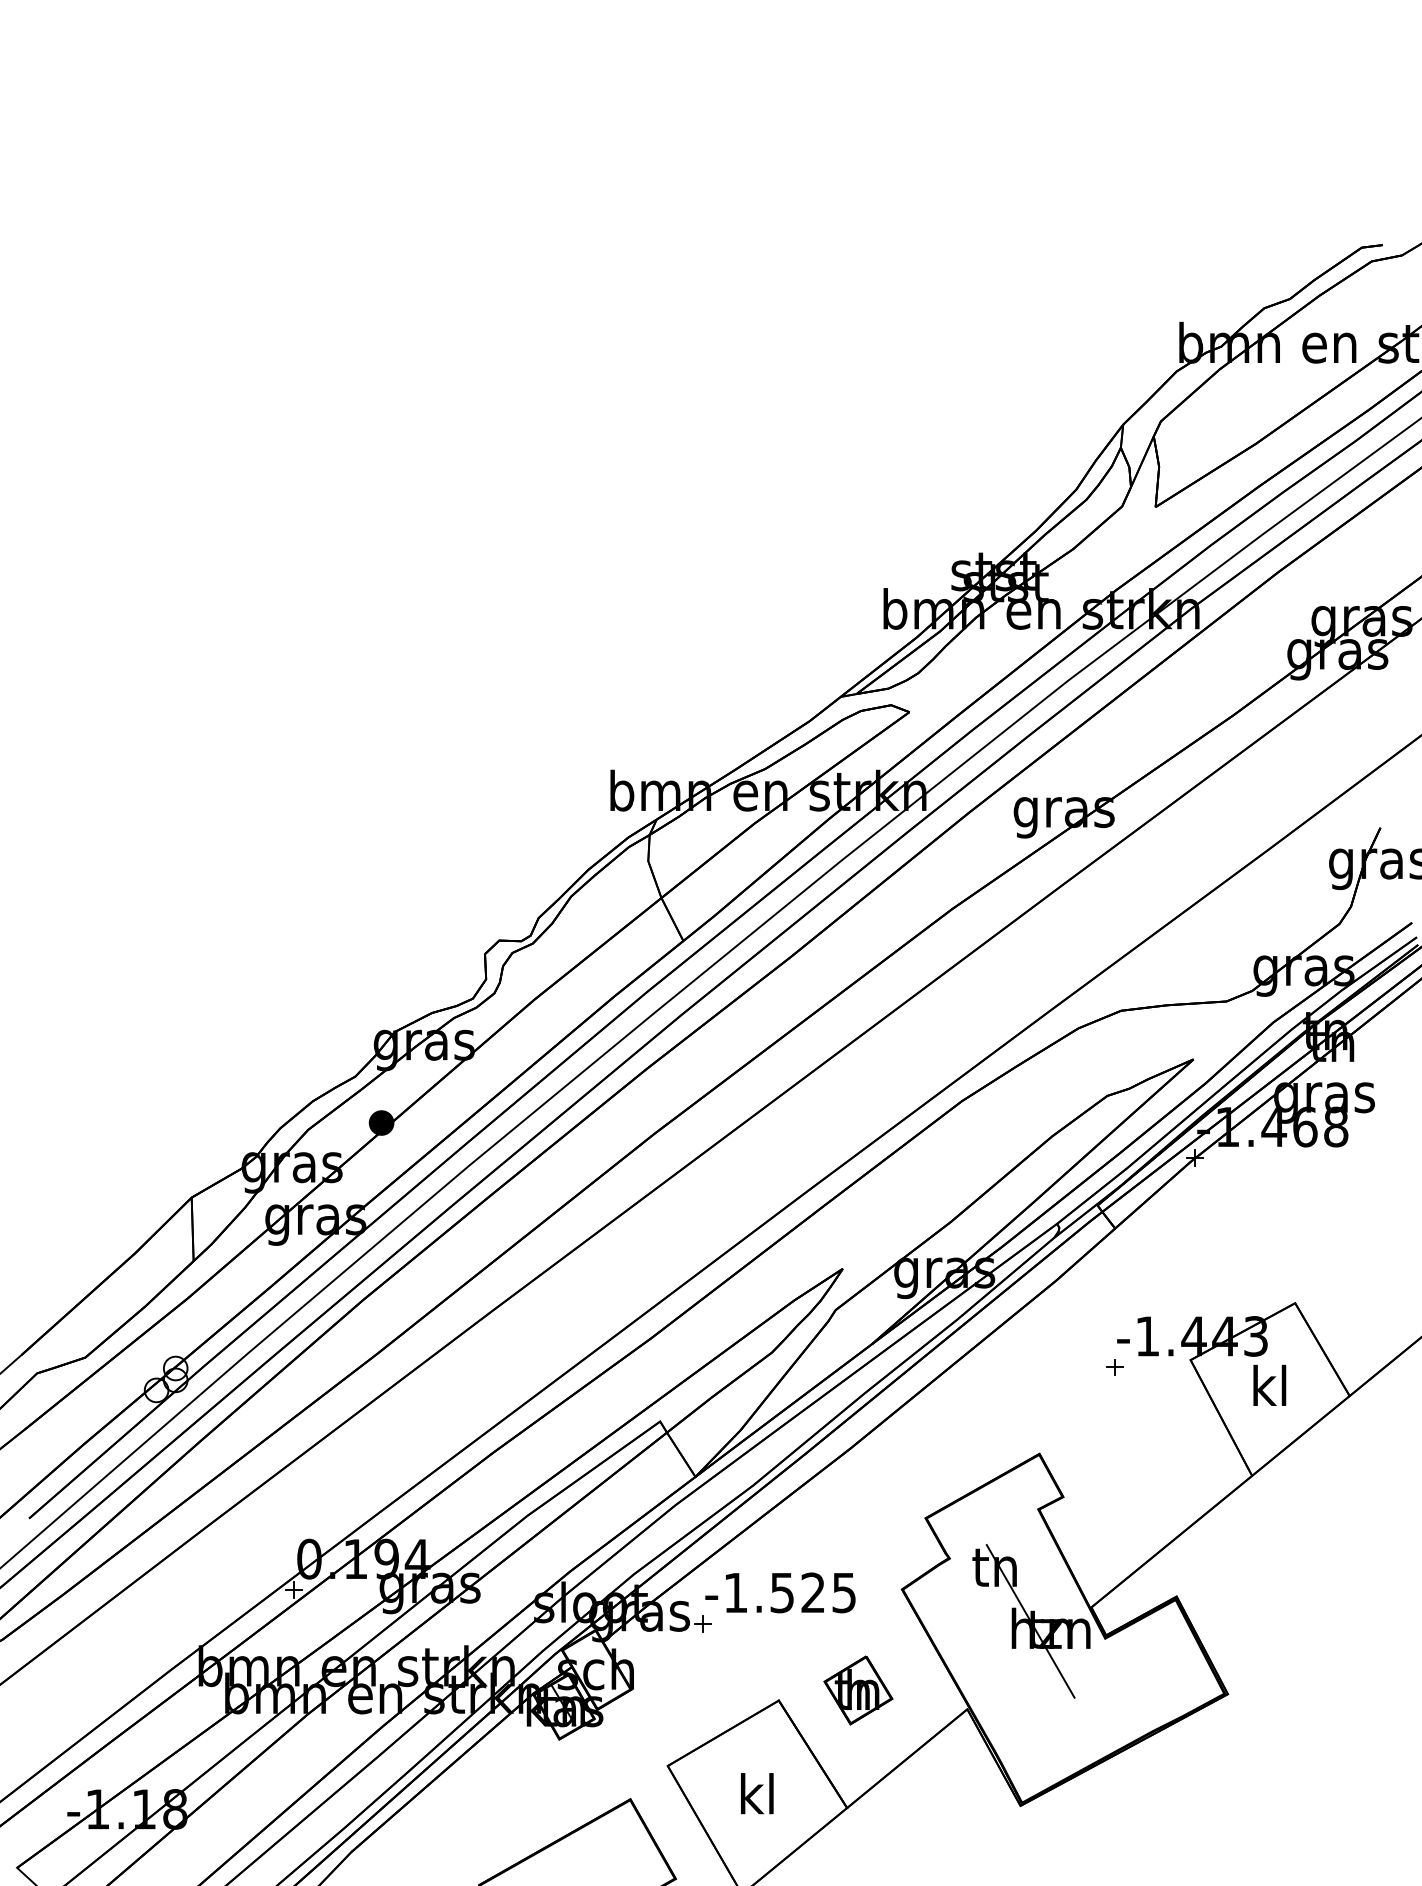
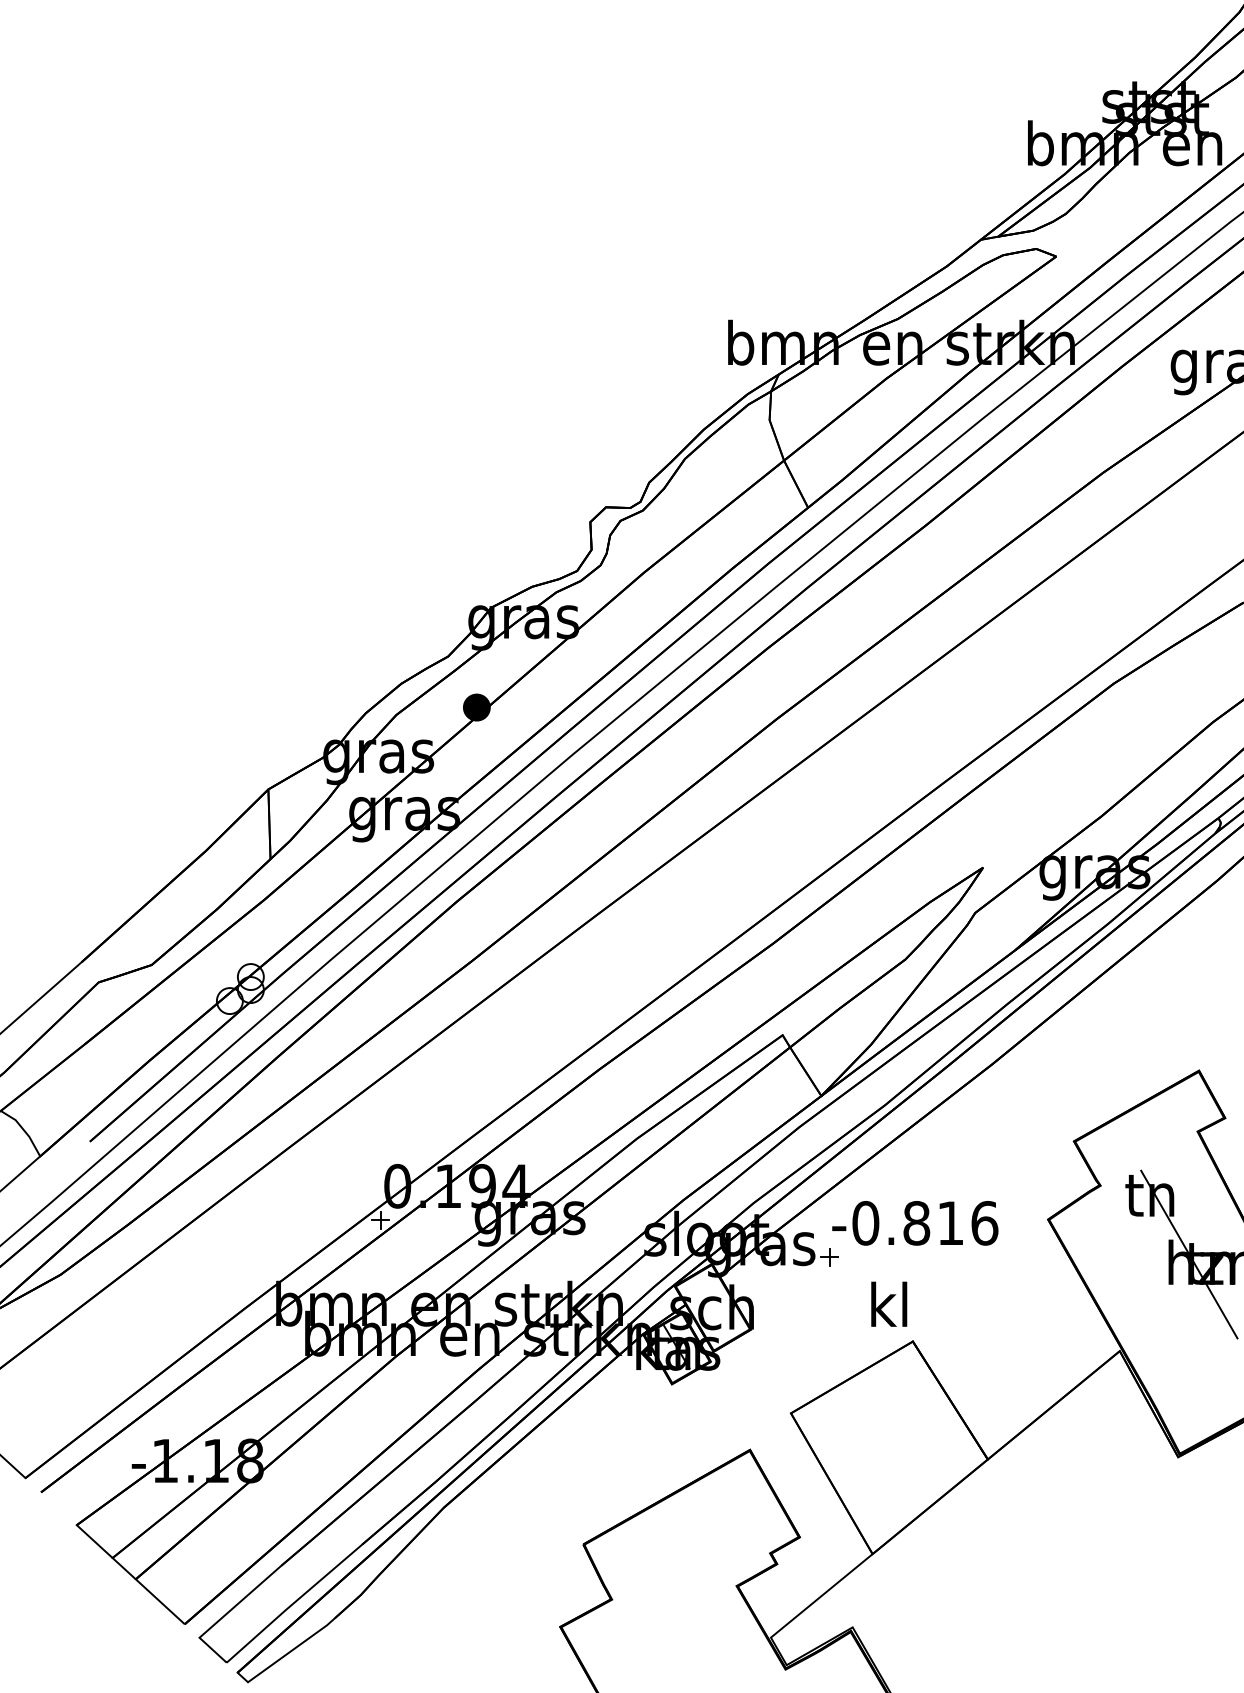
text: (789, 1592) -> (924, 1222), -1.525 -> -0.816
part: (858, 1690) -> (1000, 1330), removed
text: (757, 1793) -> (889, 1304), moved

